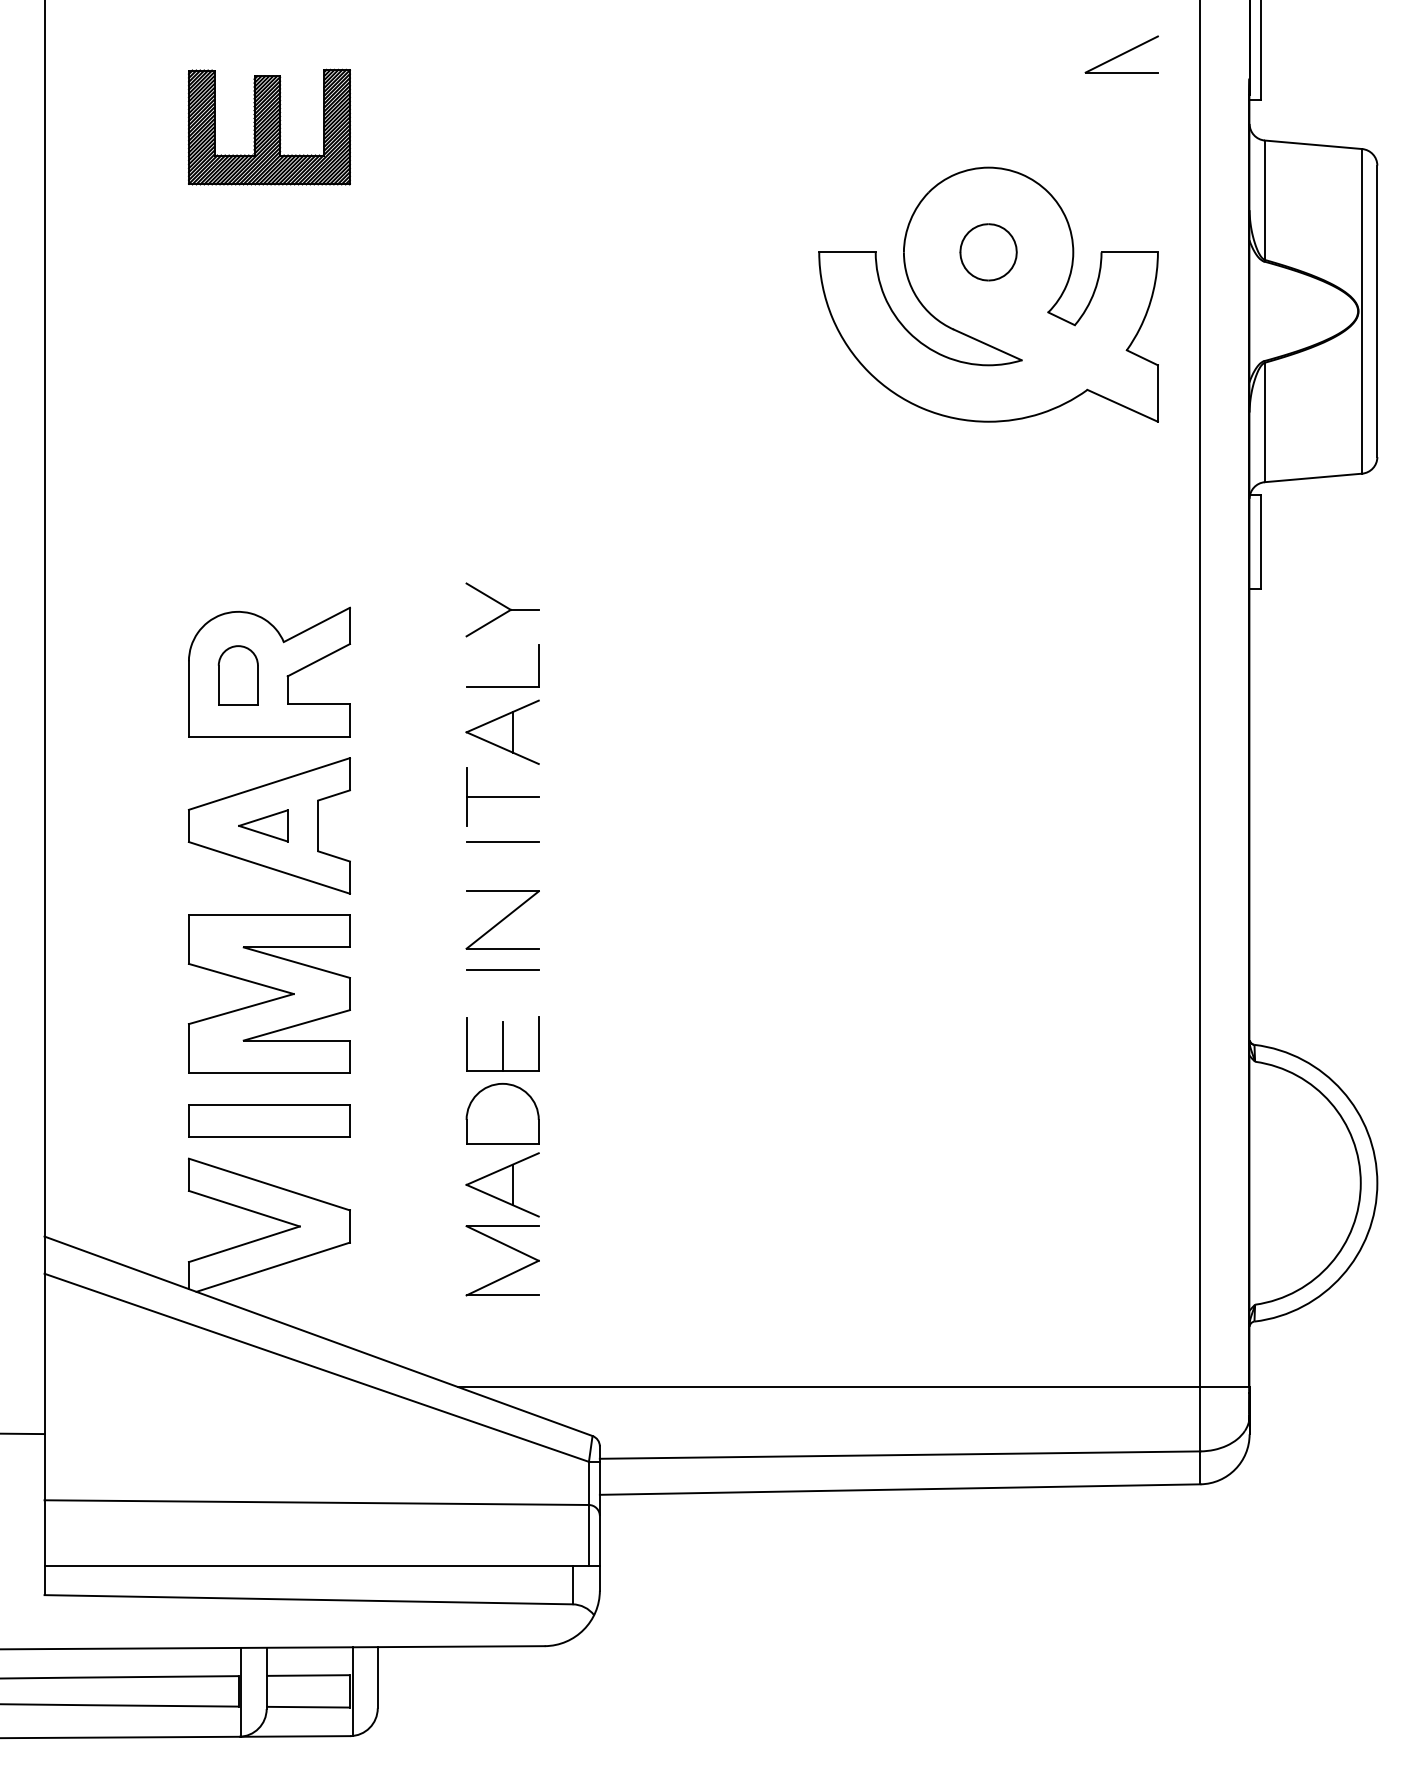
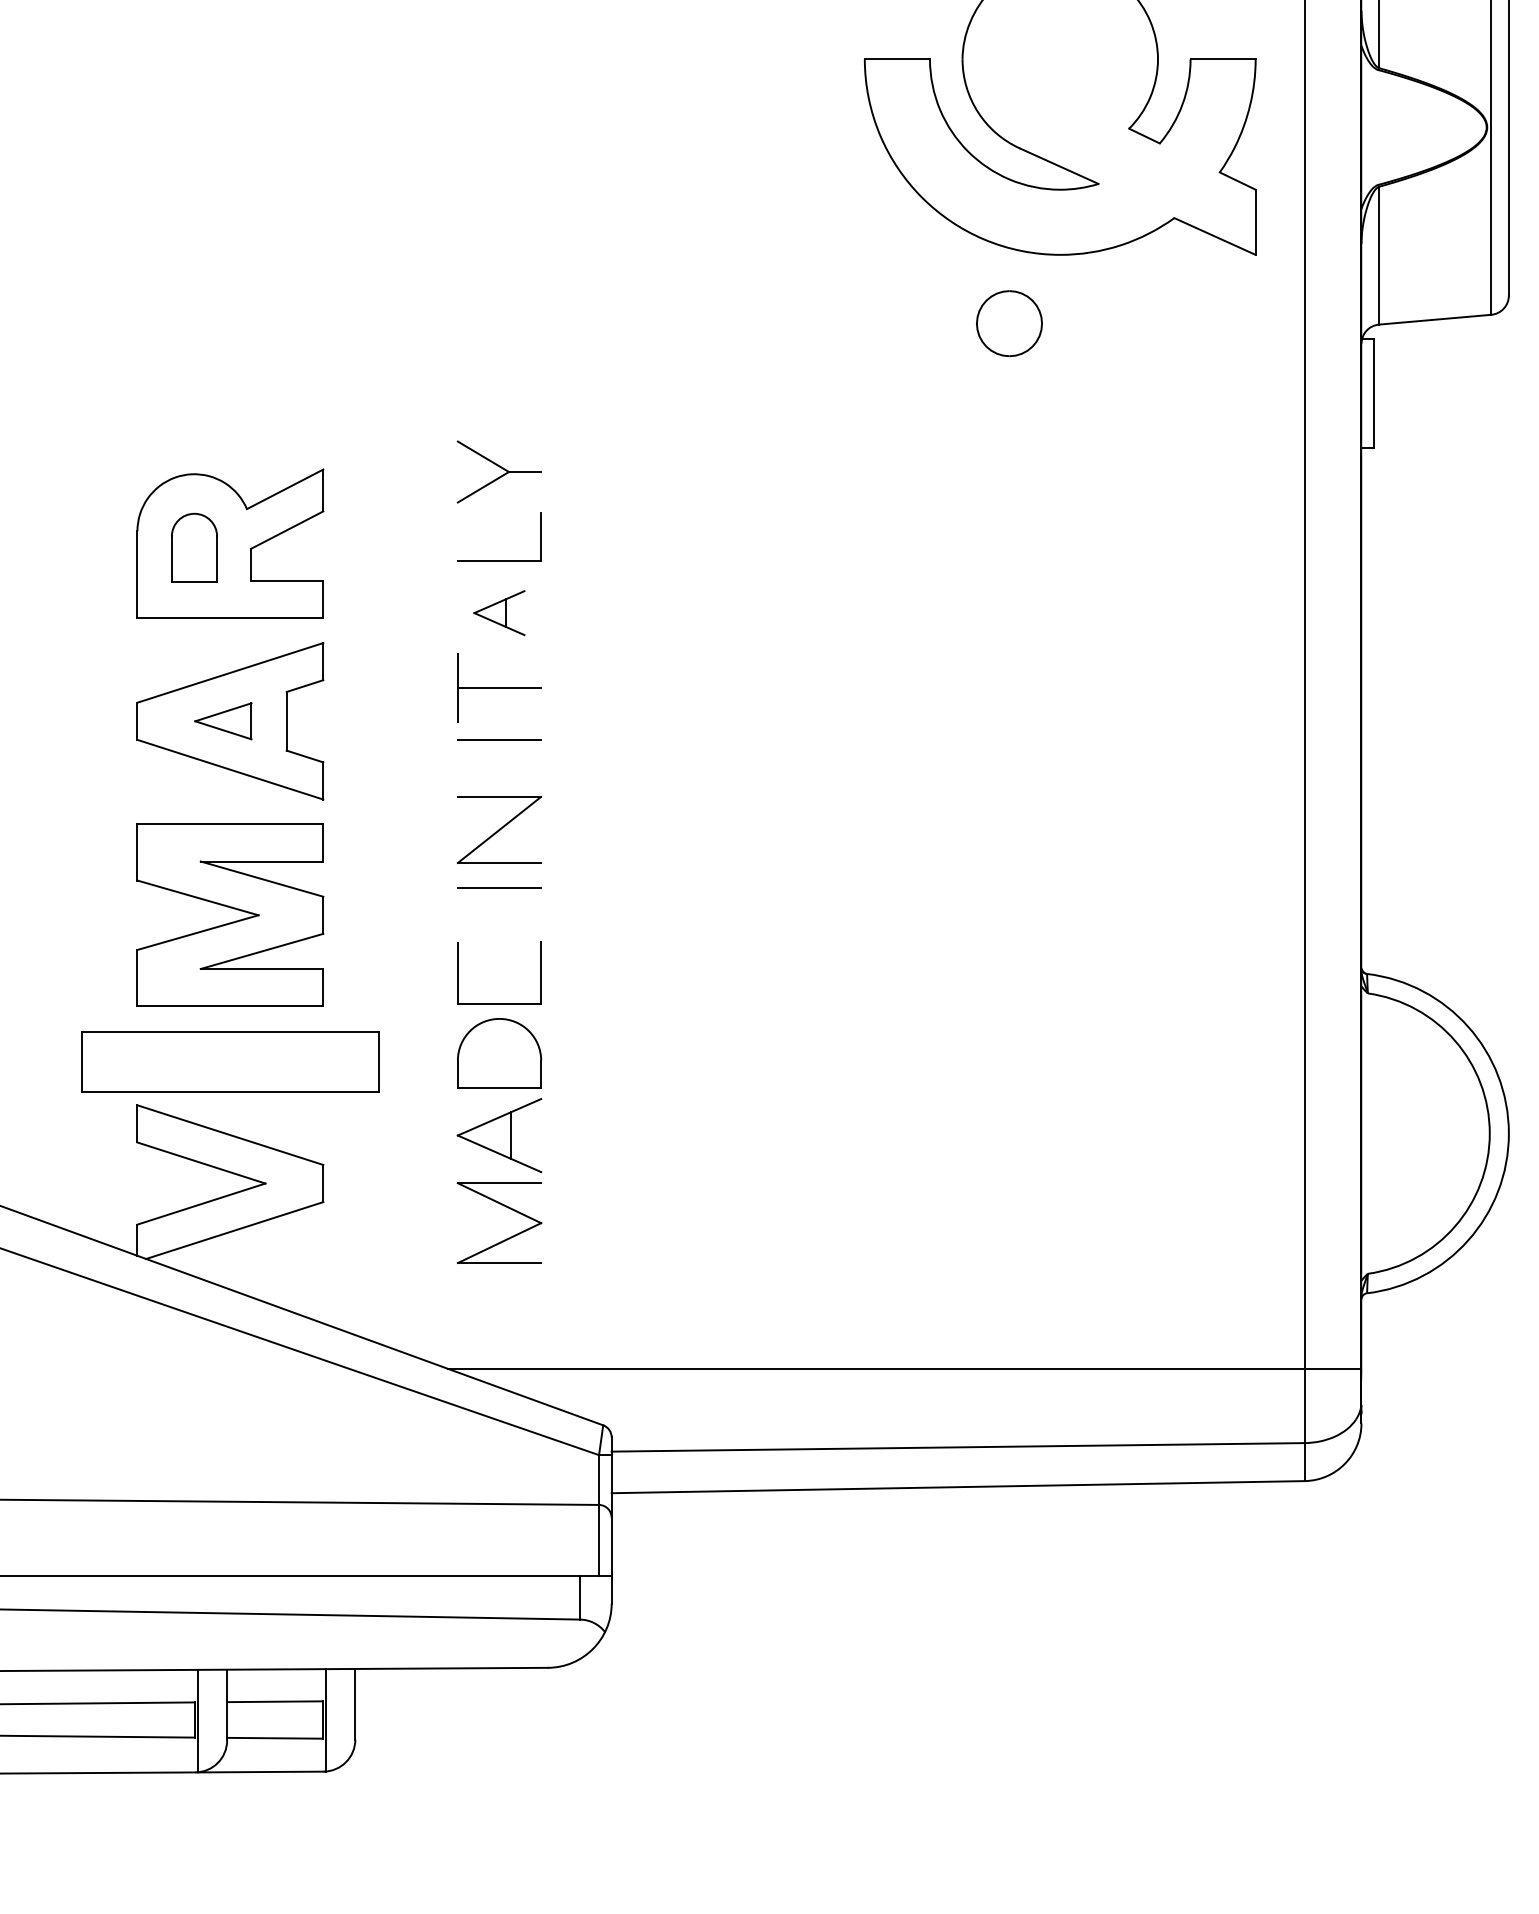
part: (988, 252) -> (1009, 323), moved
part: (502, 731) -> (499, 612), size x0.6
line: (502, 1045) -> (499, 974), removed
part: (269, 1120) -> (230, 1061), size x1.6

